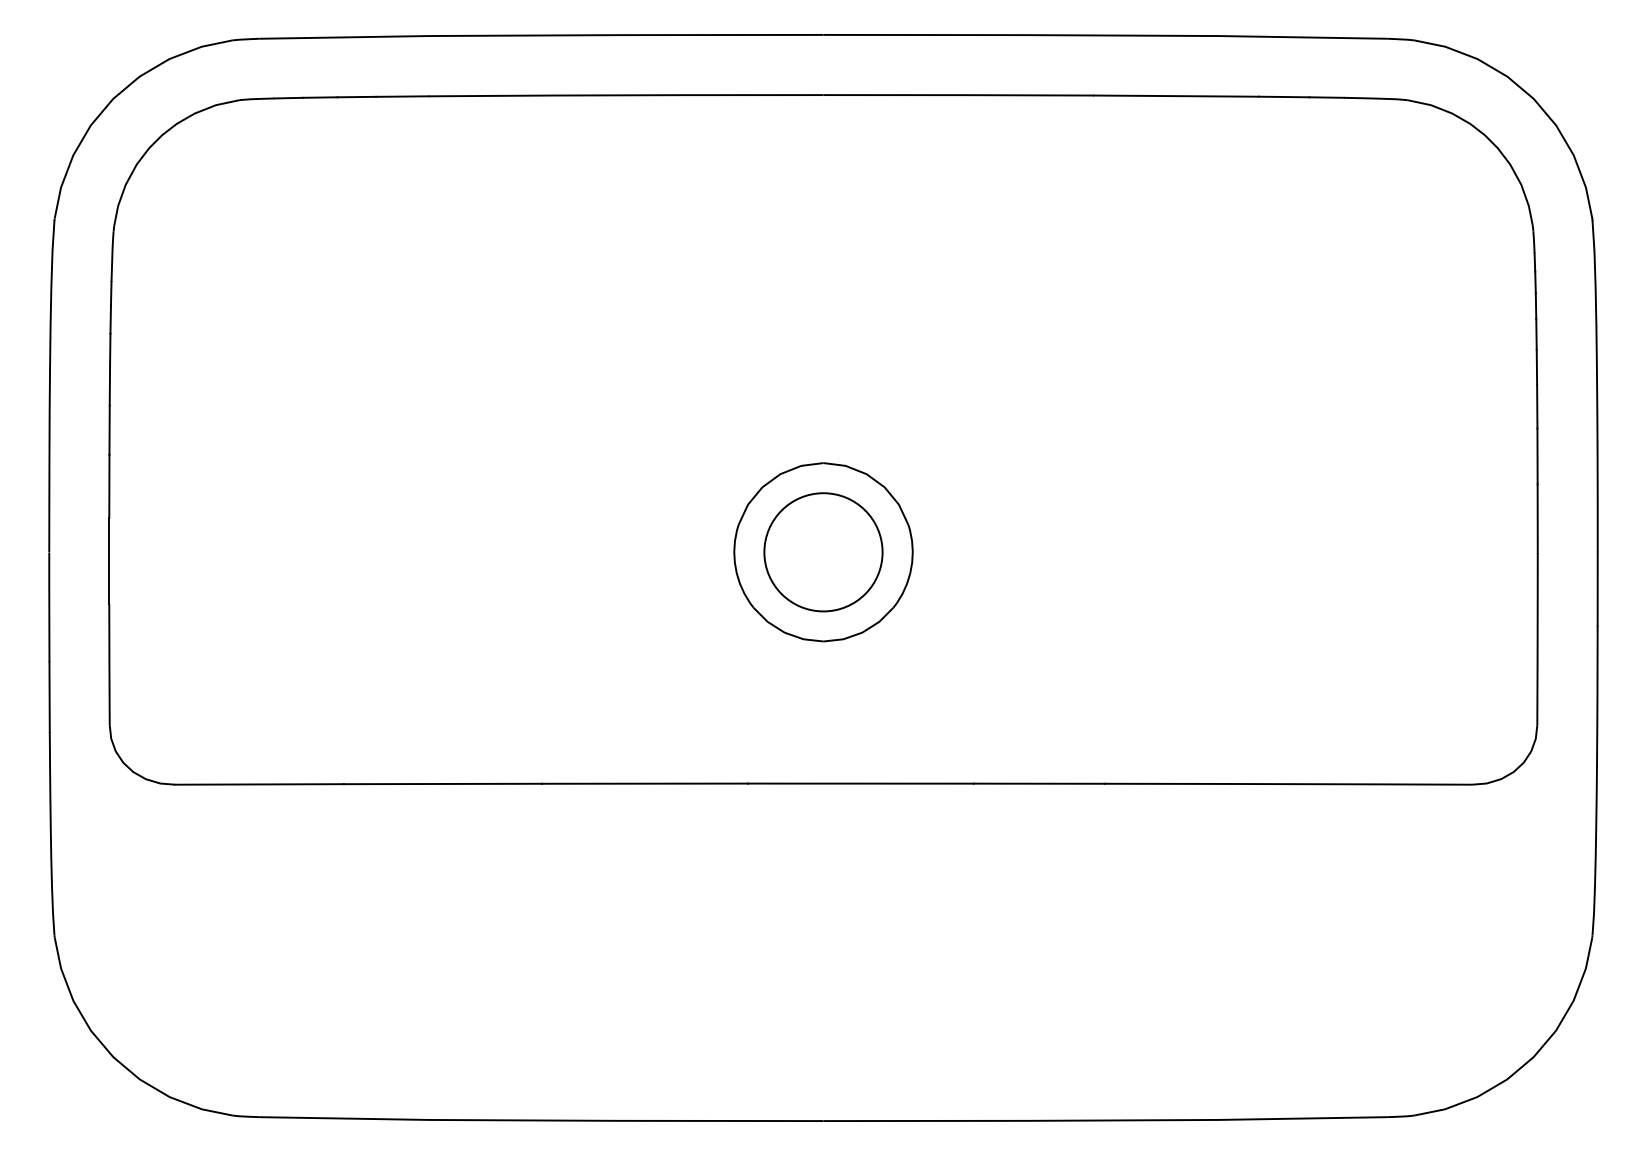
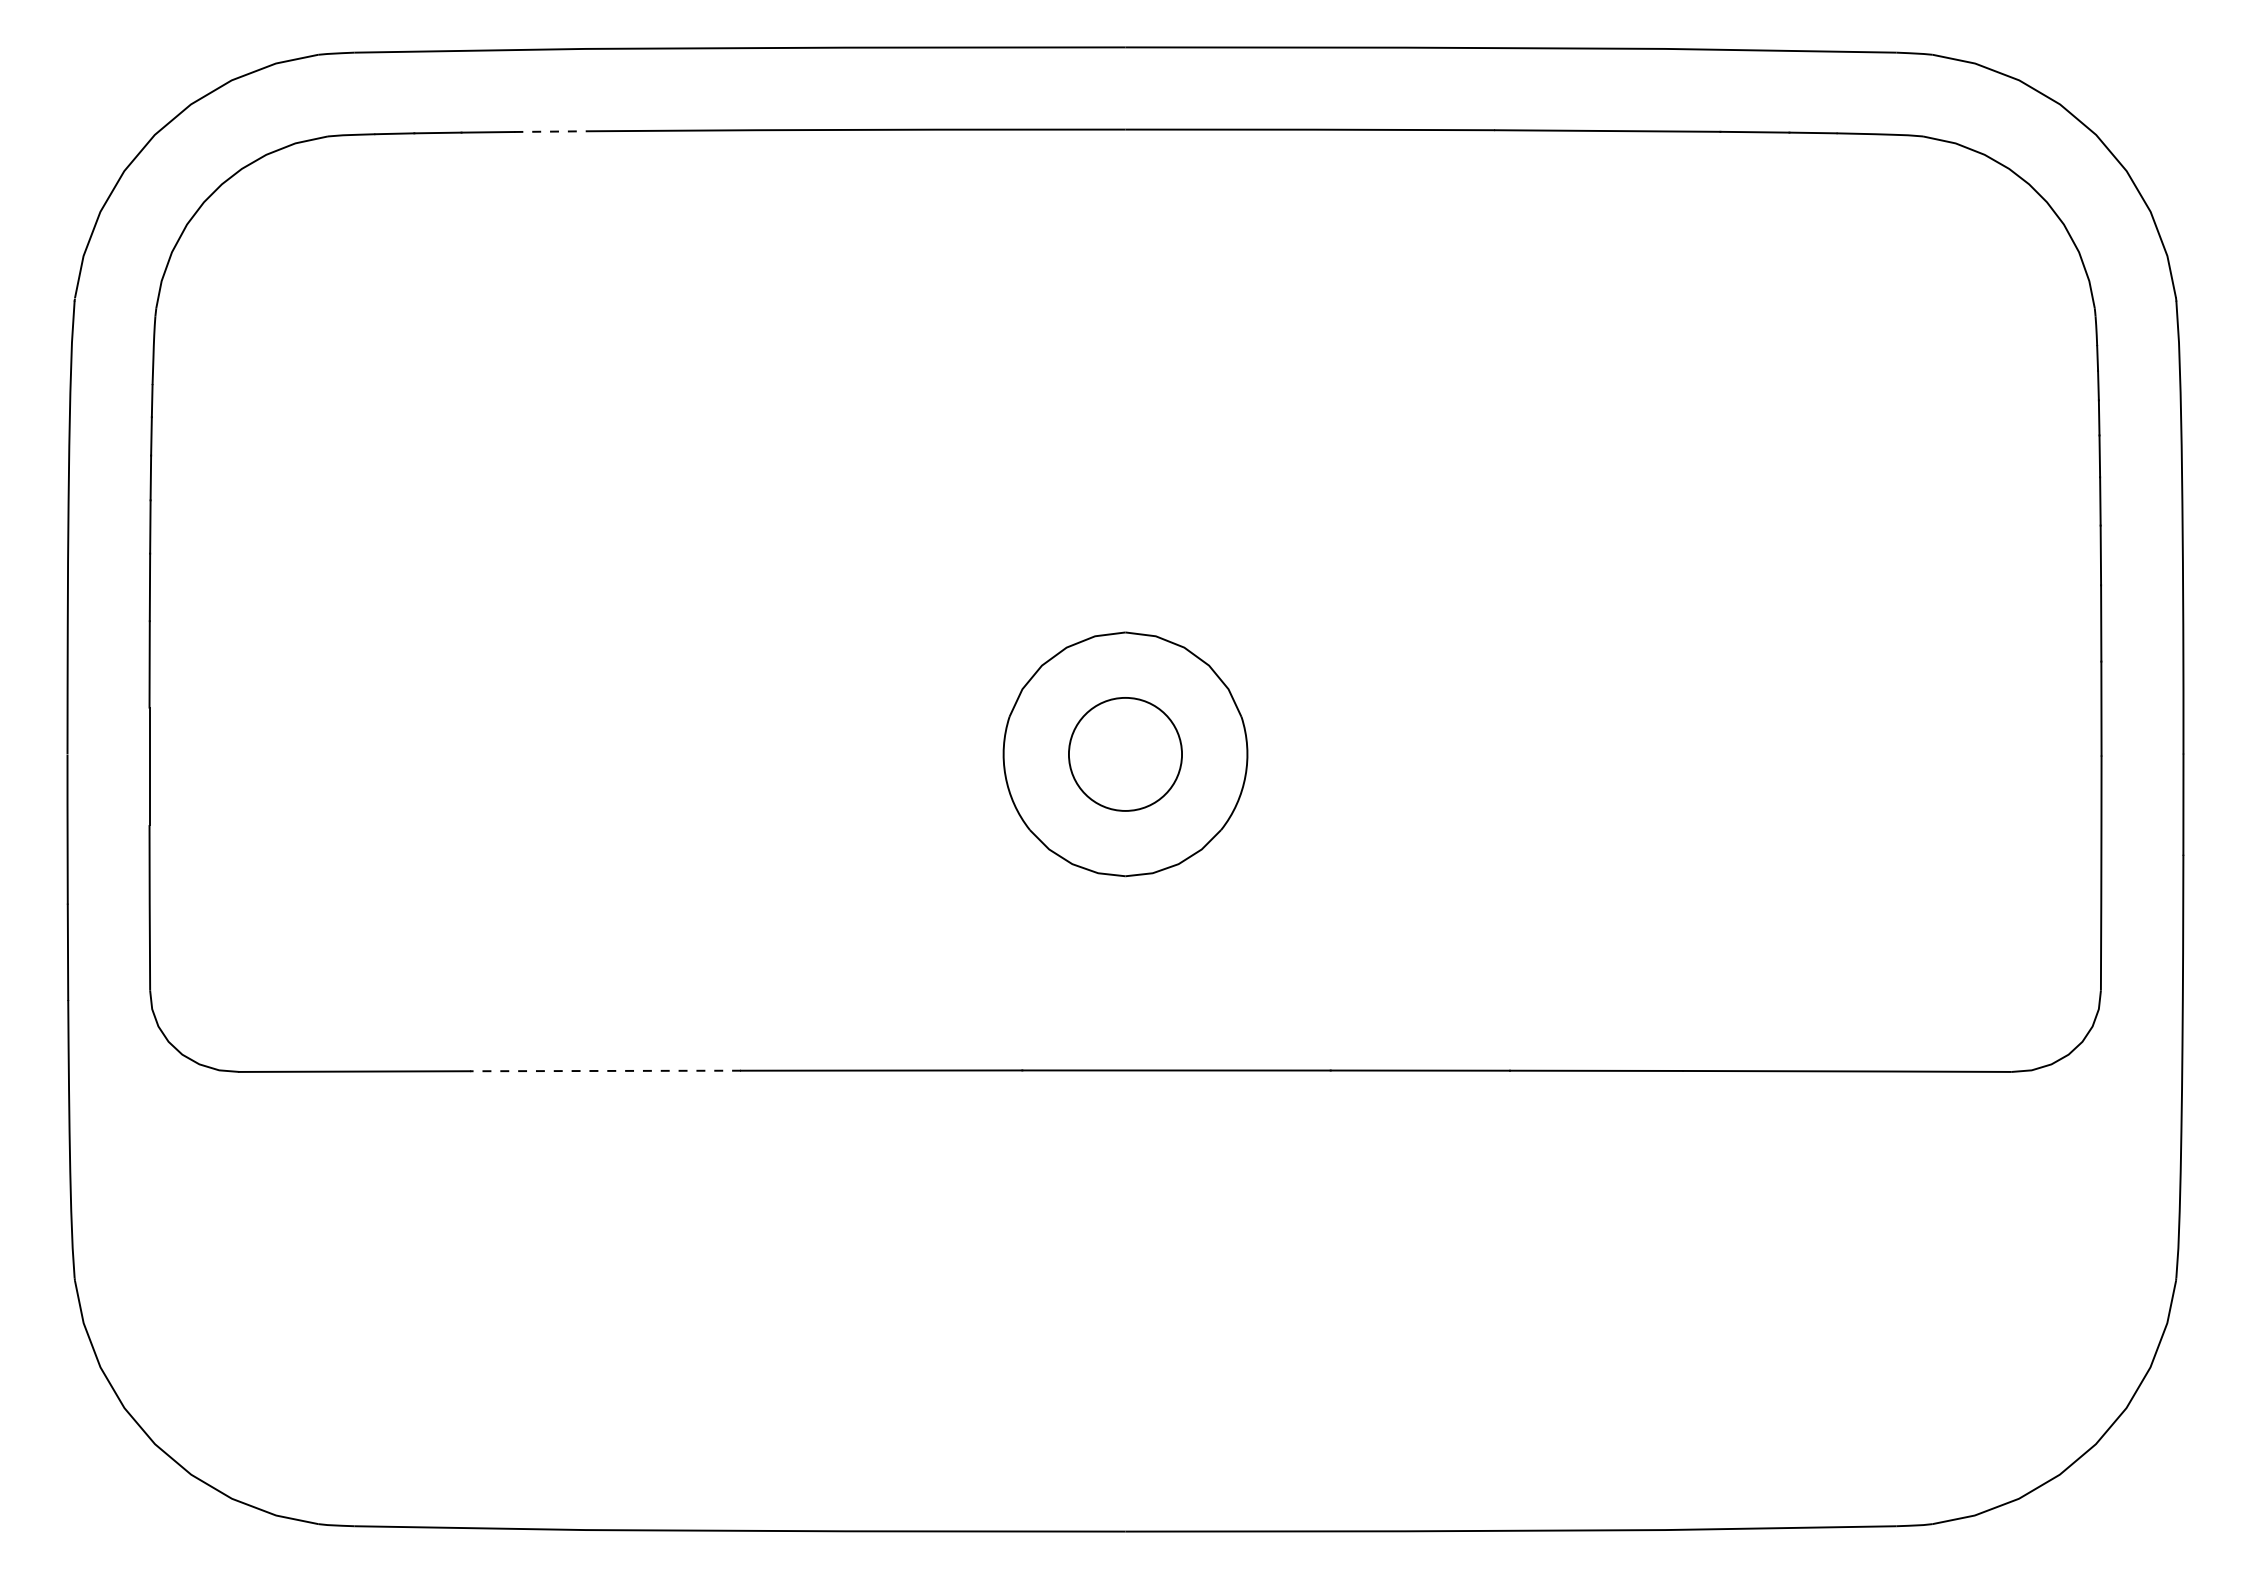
line: (402, 96) -> (550, 131), solid -> dashed
circle: (823, 552) -> (1125, 754), size x0.7
line: (442, 783) -> (605, 1070), solid -> dashed

